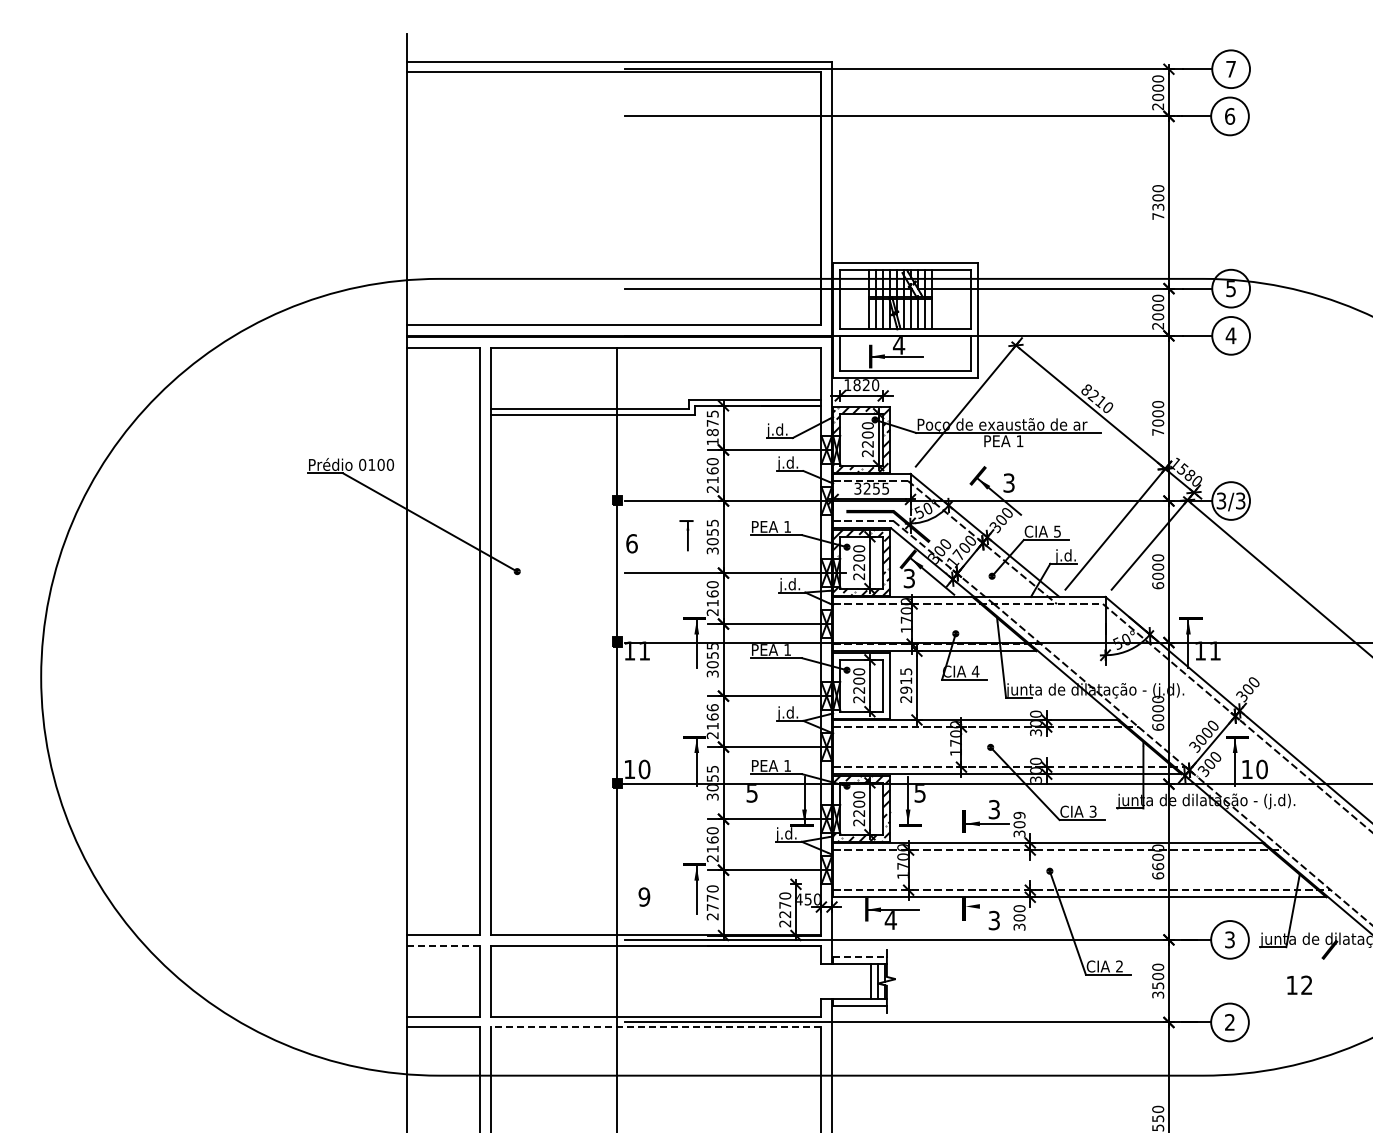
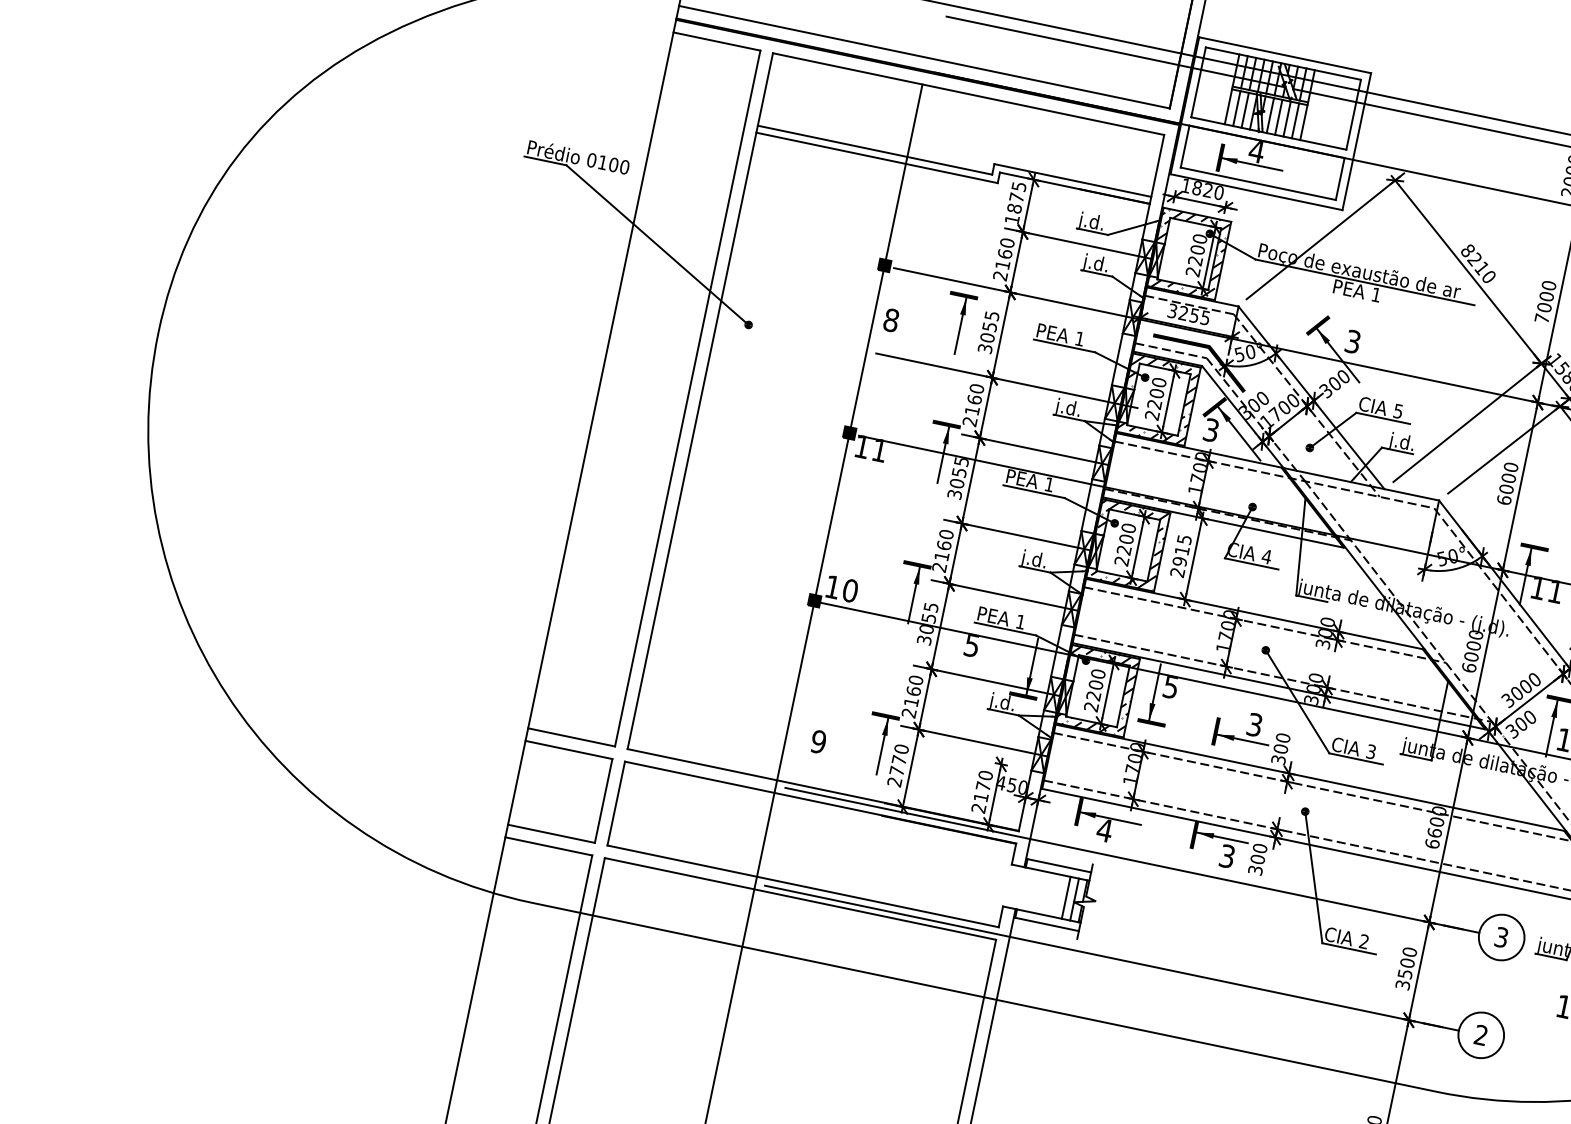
part: (686, 535) -> (957, 324), size x1.67
text: (631, 543) -> (890, 319), 6 -> 8
hatch: (861, 685) -> (1128, 545), added
text: (712, 707) -> (946, 534), 2166 -> 2160
text: (1019, 815) -> (1283, 738), 309 -> 300
line: (986, 906) -> (1221, 837), added
text: (785, 914) -> (981, 797), 2270 -> 2170
line: (443, 945) -> (568, 749), dashed -> solid
line: (860, 956) -> (1059, 865), dashed -> solid
line: (655, 1027) -> (799, 899), dashed -> solid

